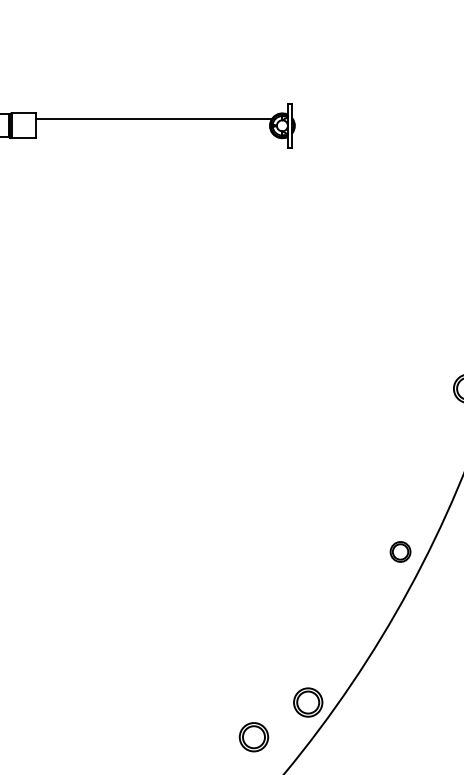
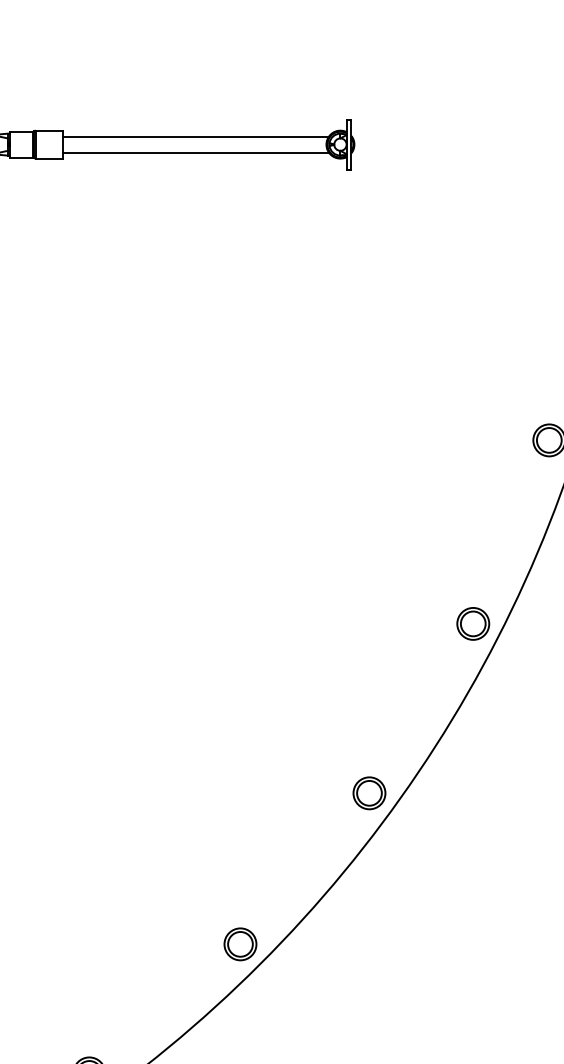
line: (153, 132) -> (195, 152), added
part: (400, 551) -> (473, 623), size x1.43
part: (254, 737) -> (308, 832), removed

